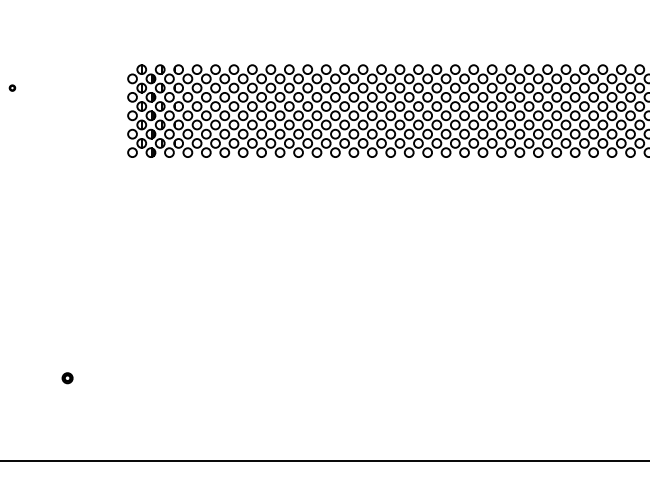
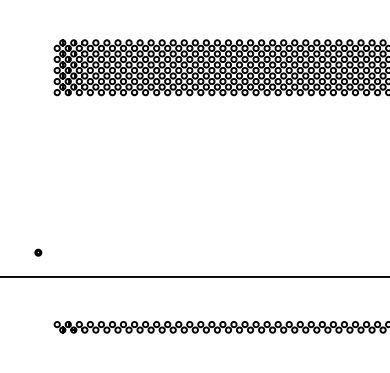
part: (67, 377) -> (38, 252), moved

